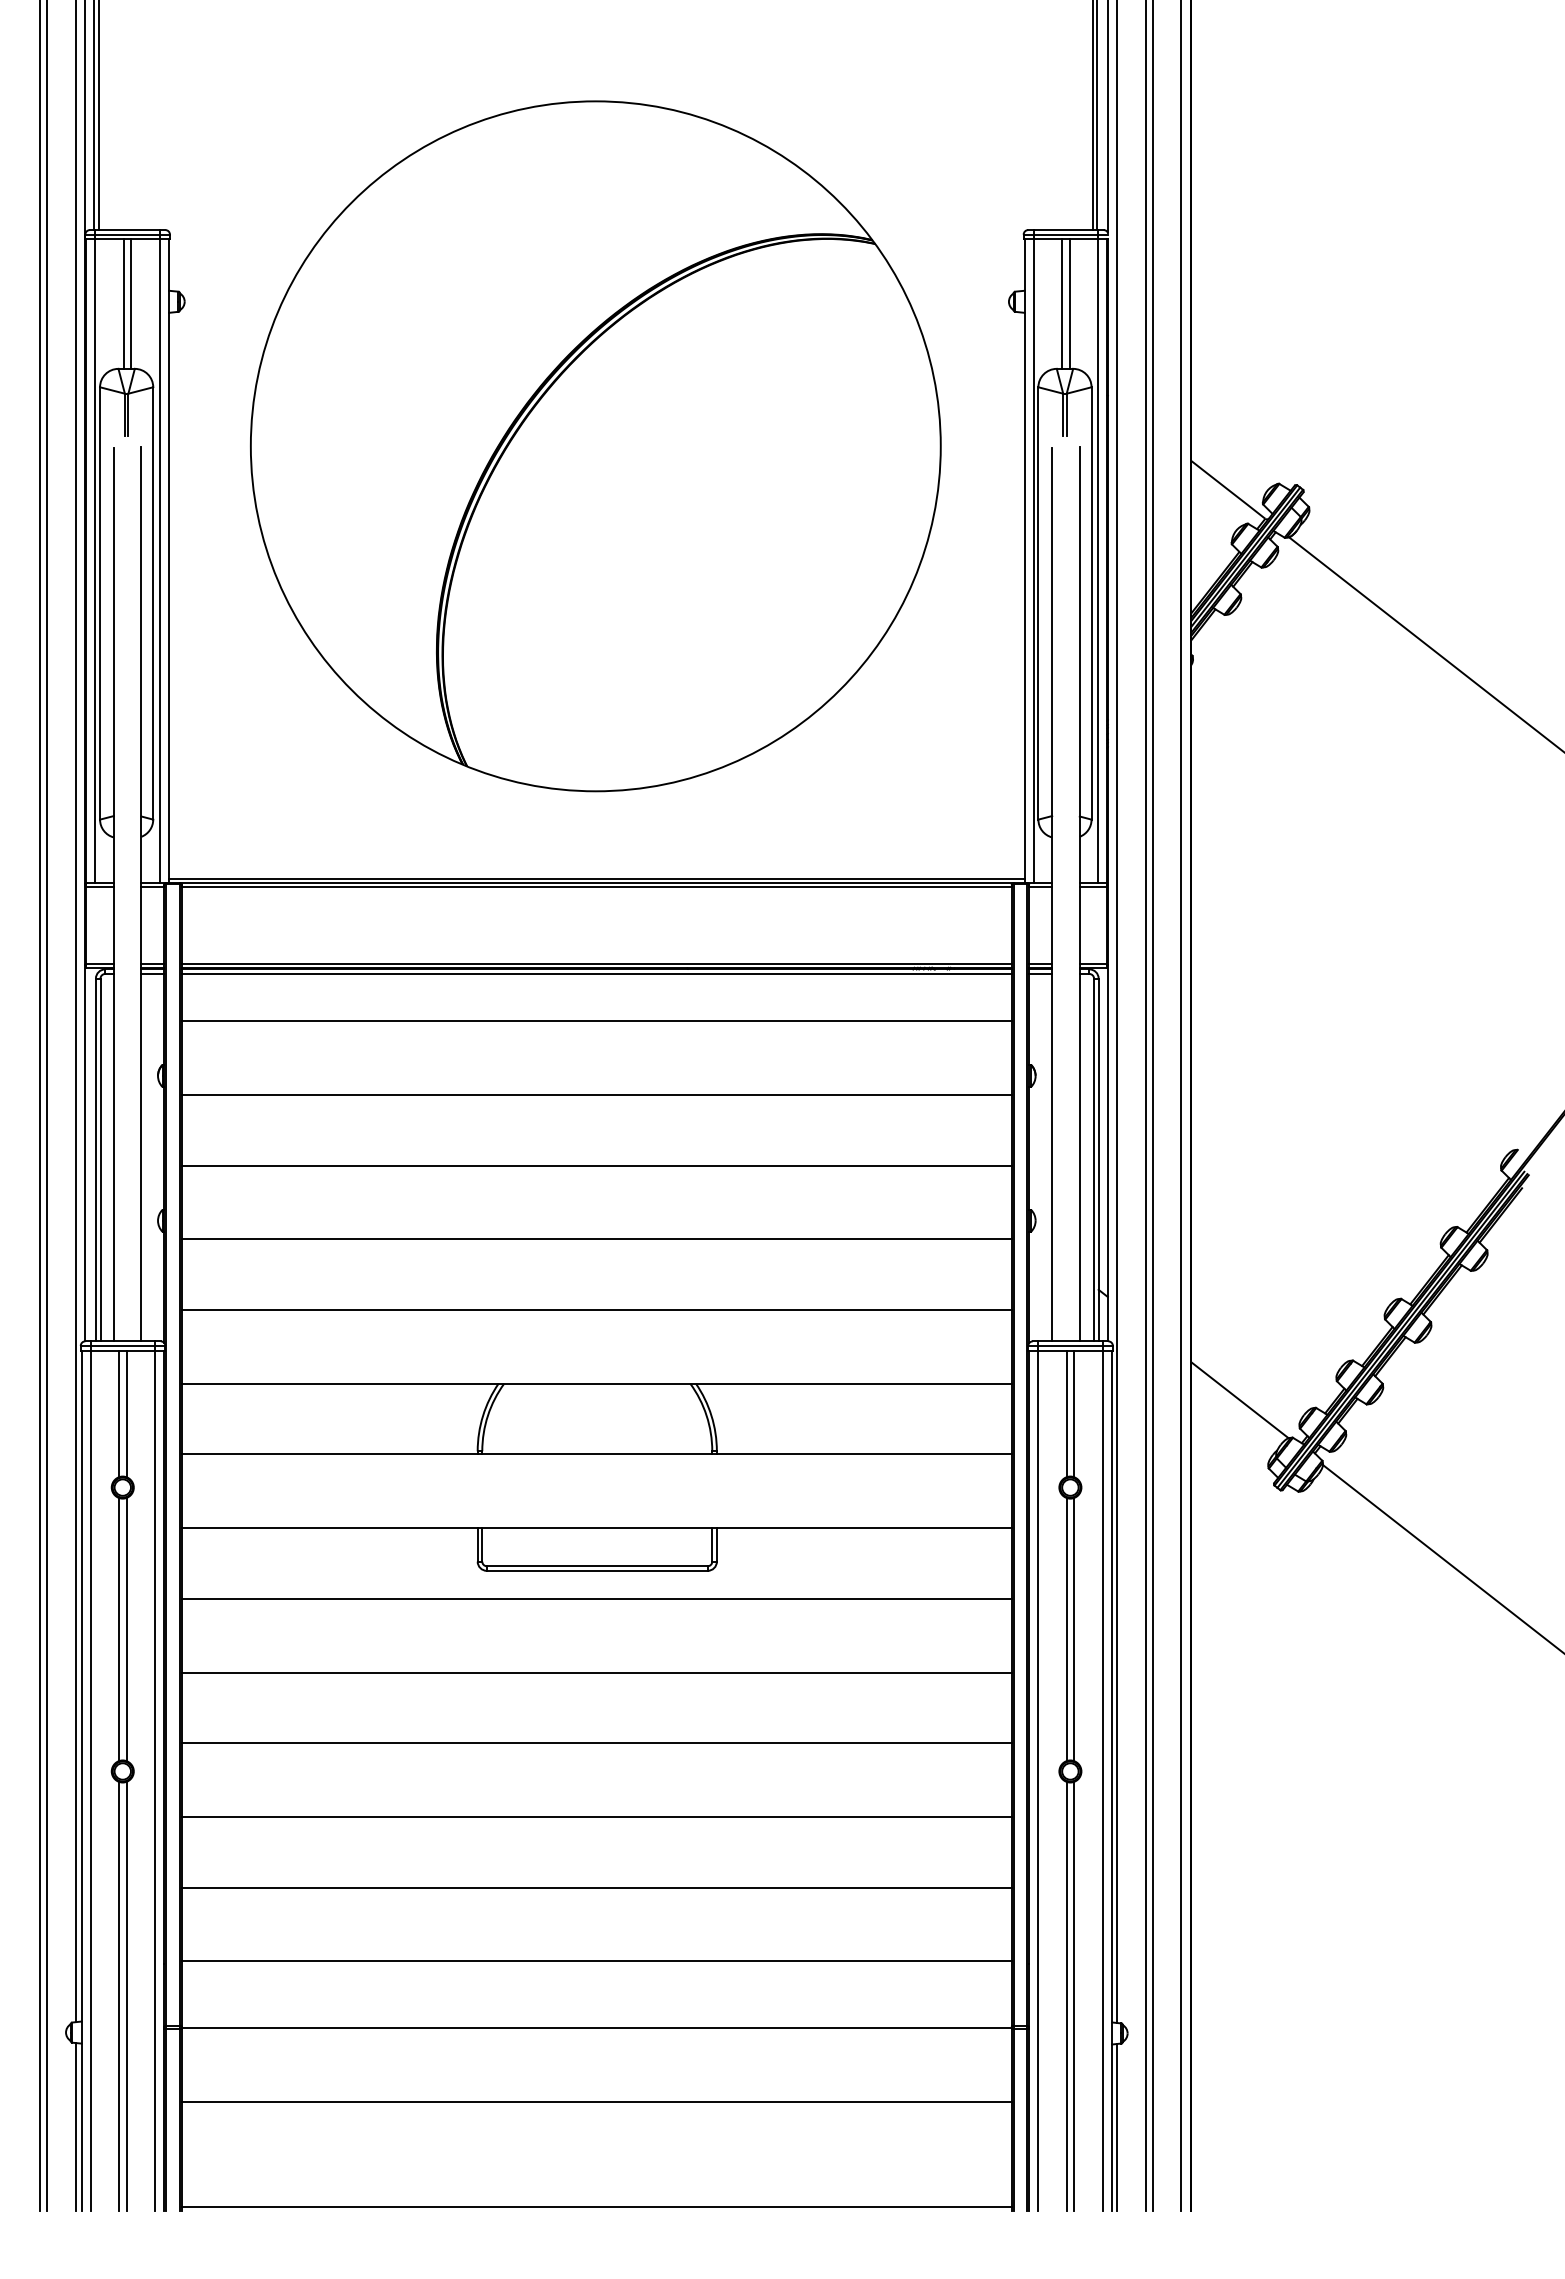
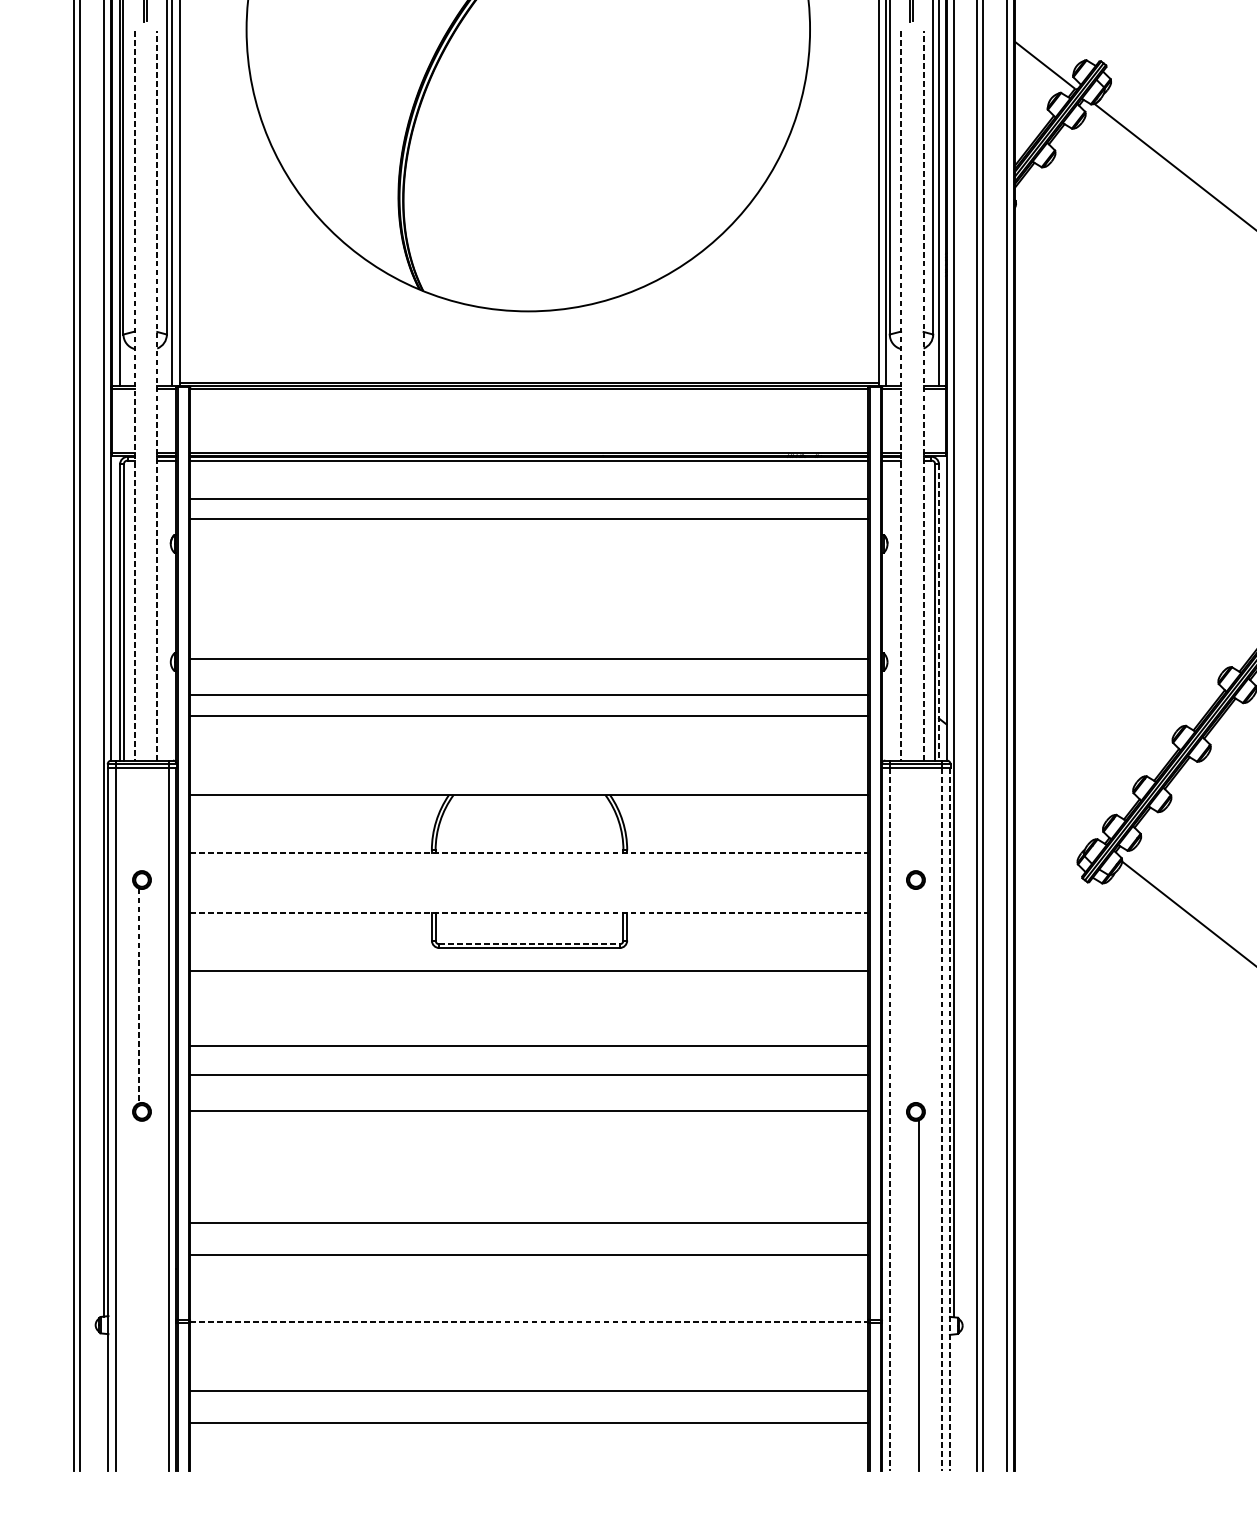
line: (113, 894) -> (134, 395), solid -> dashed
line: (141, 894) -> (157, 395), solid -> dashed
line: (1052, 894) -> (901, 395), solid -> dashed
line: (1079, 894) -> (923, 395), solid -> dashed
line: (596, 1094) -> (528, 518), moved
line: (1098, 1160) -> (938, 612), solid -> dashed
line: (596, 1165) -> (528, 658), moved
line: (596, 1239) -> (528, 716), moved
line: (596, 1310) -> (528, 695), moved
line: (1239, 1400) -> (1054, 808), removed
line: (119, 1413) -> (139, 819), removed
line: (126, 1413) -> (145, 819), removed
line: (1066, 1413) -> (912, 819), removed
line: (1074, 1413) -> (919, 819), removed
line: (596, 1454) -> (528, 853), solid -> dashed
line: (596, 1528) -> (528, 913), solid -> dashed
line: (597, 1566) -> (529, 944), solid -> dashed
line: (126, 1629) -> (145, 995), removed
line: (1066, 1629) -> (912, 995), removed
line: (1074, 1629) -> (919, 995), removed
line: (119, 1630) -> (139, 996), solid -> dashed
line: (596, 1672) -> (528, 1075), moved
line: (596, 1743) -> (528, 1046), moved
line: (1038, 1781) -> (889, 1120), solid -> dashed
line: (1102, 1781) -> (942, 1120), solid -> dashed
line: (1111, 1781) -> (949, 1120), solid -> dashed
line: (596, 1816) -> (528, 1110), moved
line: (596, 1887) -> (528, 1254), moved
line: (596, 1961) -> (528, 1222), moved
line: (119, 1995) -> (139, 1294), removed
line: (126, 1995) -> (145, 1294), removed
line: (1066, 1995) -> (912, 1294), removed
line: (596, 2028) -> (528, 1321), solid -> dashed
line: (596, 2101) -> (528, 1422), moved
line: (75, 2126) -> (103, 1401), removed
line: (1117, 2126) -> (954, 1401), removed
line: (596, 2206) -> (528, 1391), moved

